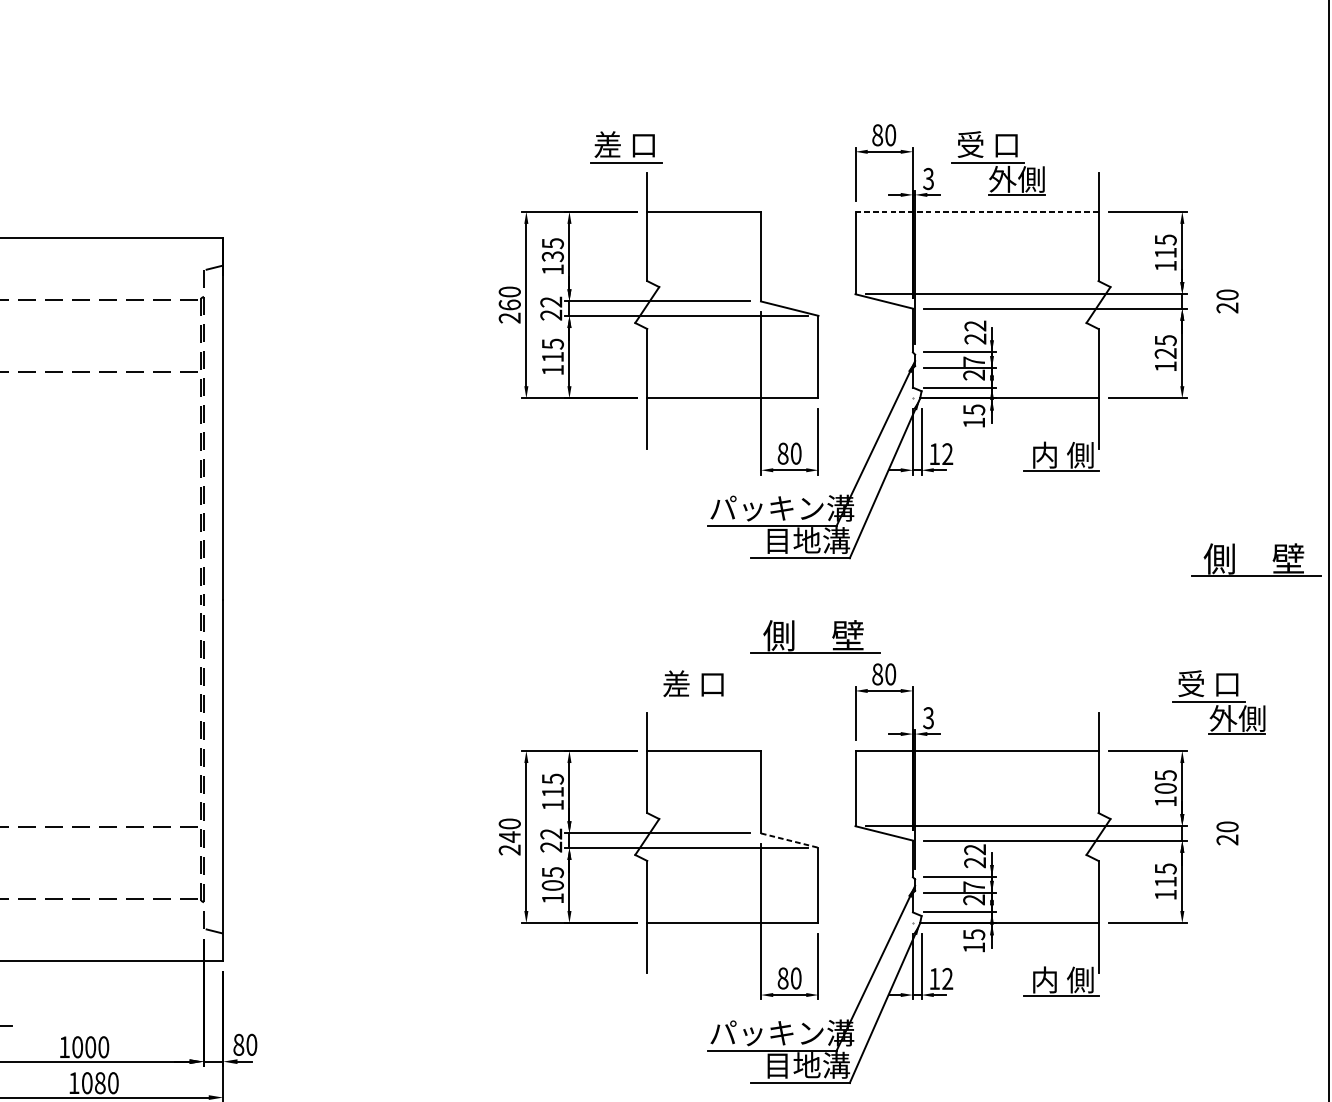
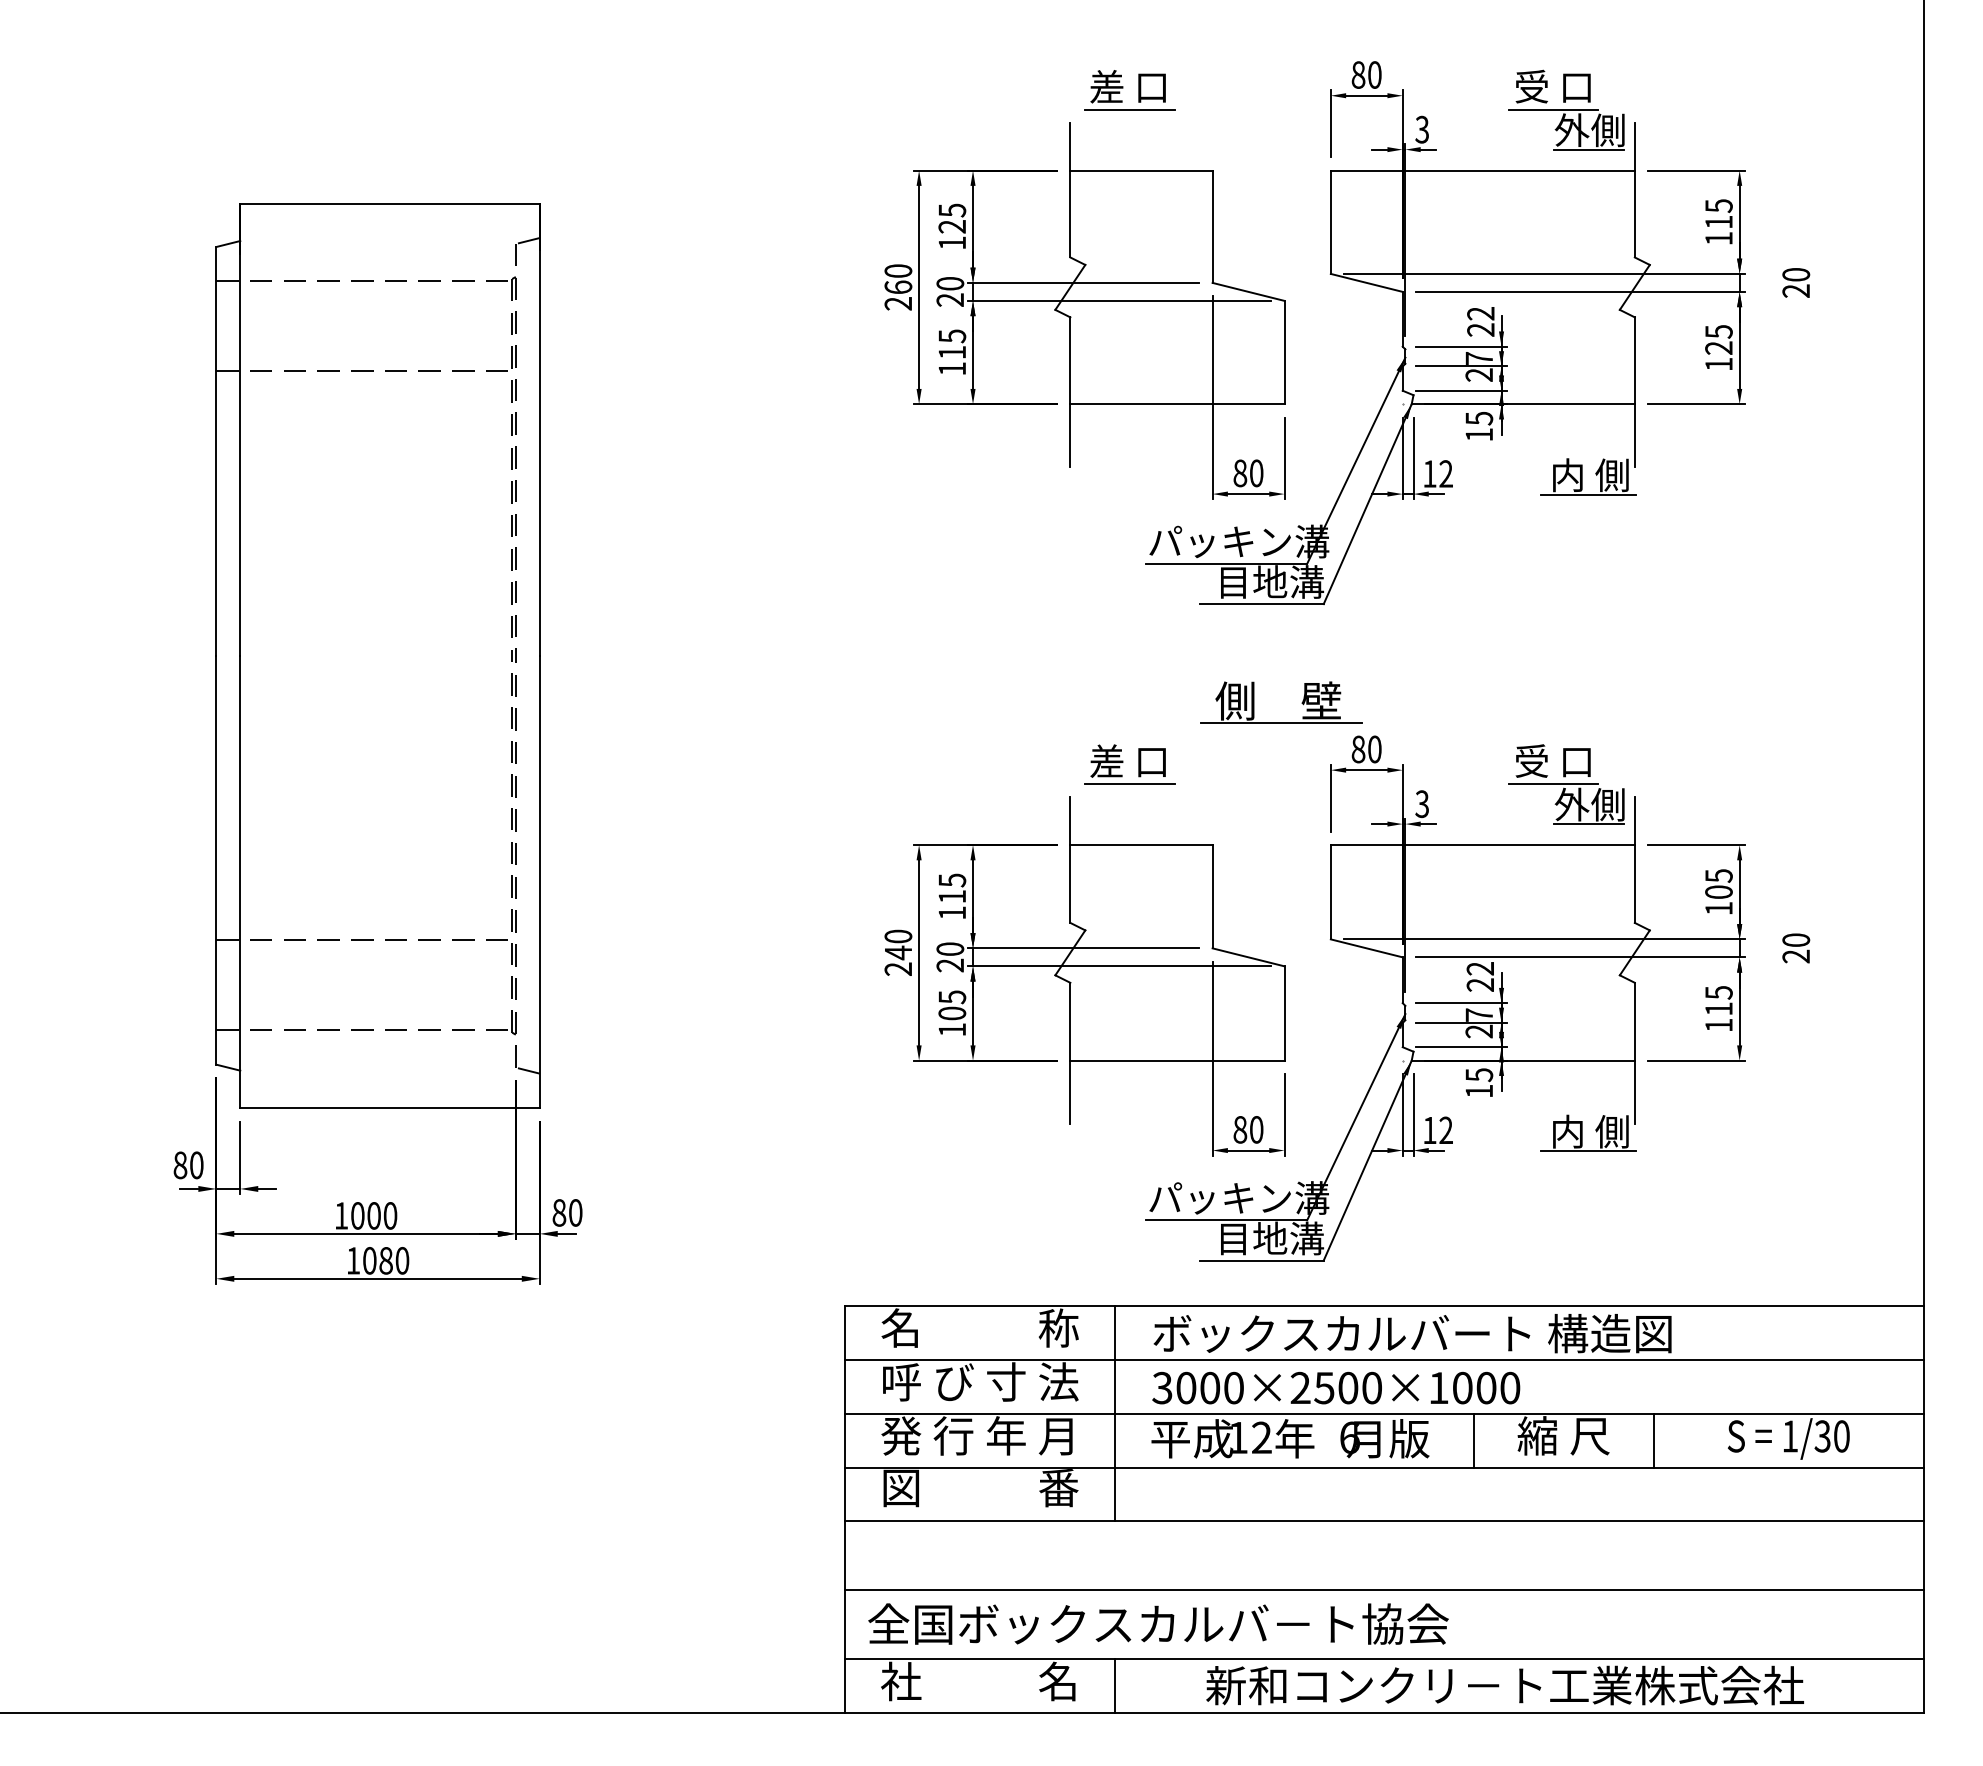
part: (621, 146) -> (1123, 88), moved
part: (998, 162) -> (1566, 109), moved
line: (976, 211) -> (1482, 170), dashed -> solid
text: (553, 256) -> (952, 226), 135 -> 125
text: (551, 301) -> (950, 283), 22 -> 20
part: (1272, 560) -> (1852, 606), removed
line: (694, 702) -> (1129, 784), added
part: (1218, 702) -> (1566, 784), moved
text: (551, 833) -> (950, 948), 22 -> 20
line: (790, 840) -> (1249, 957), dashed -> solid

